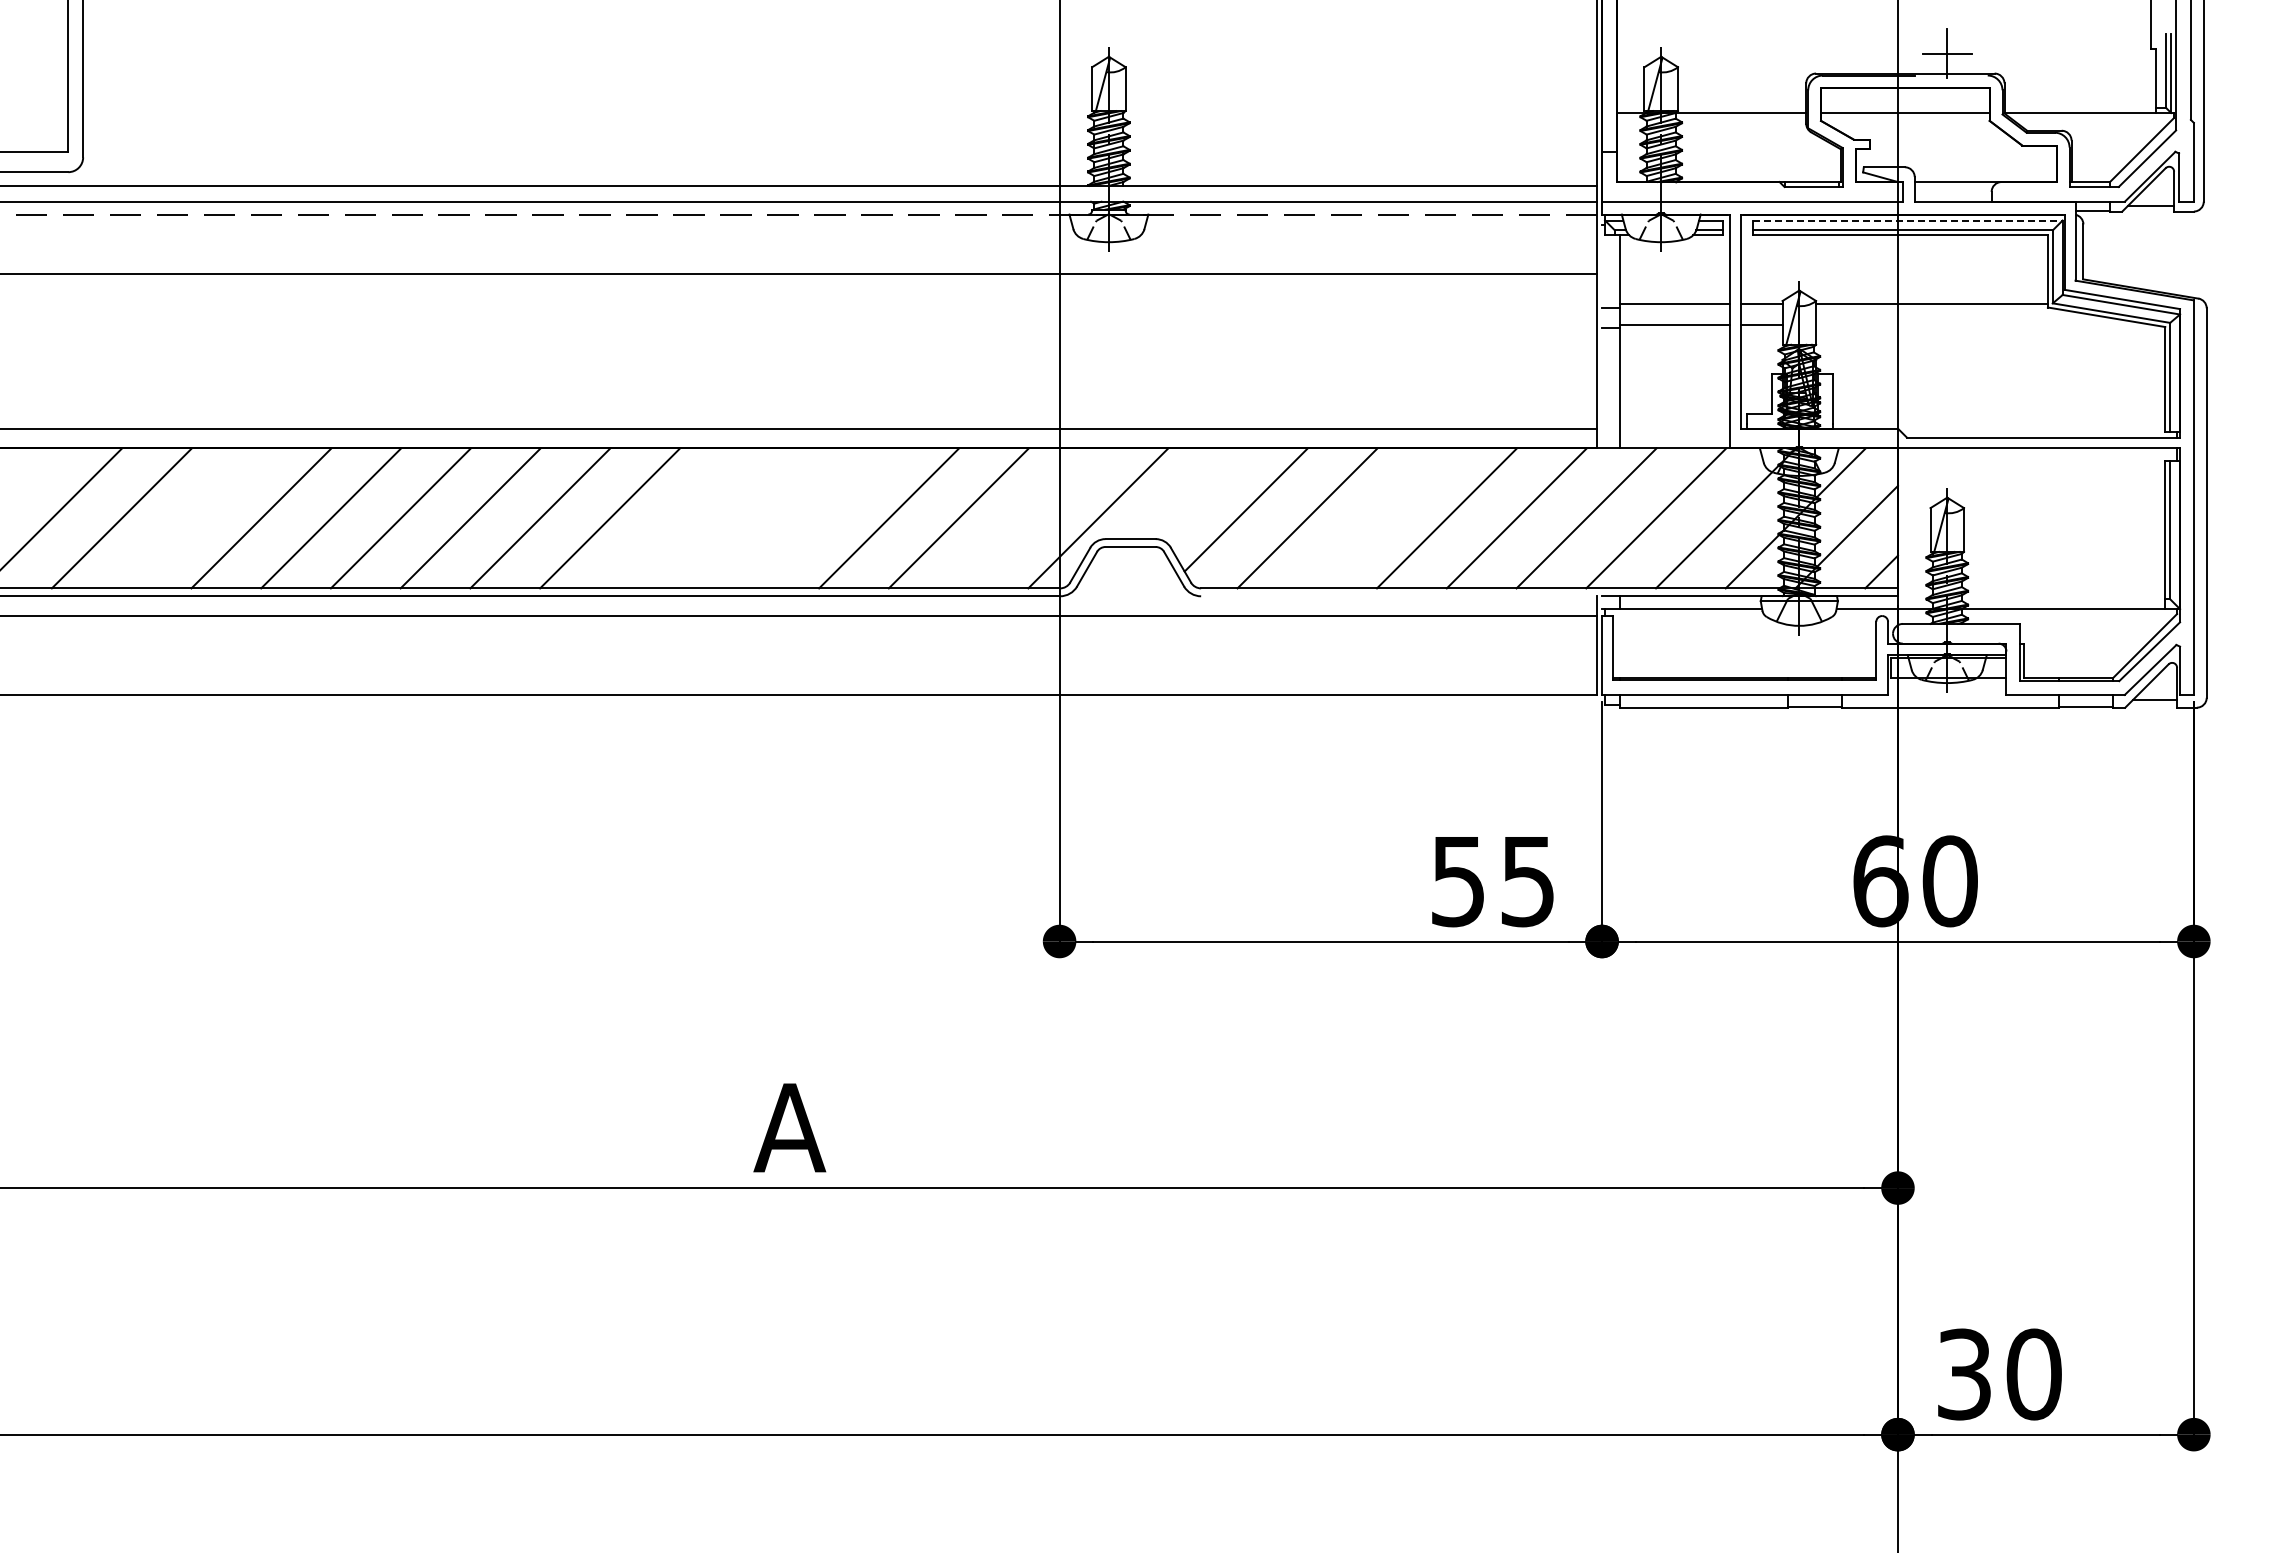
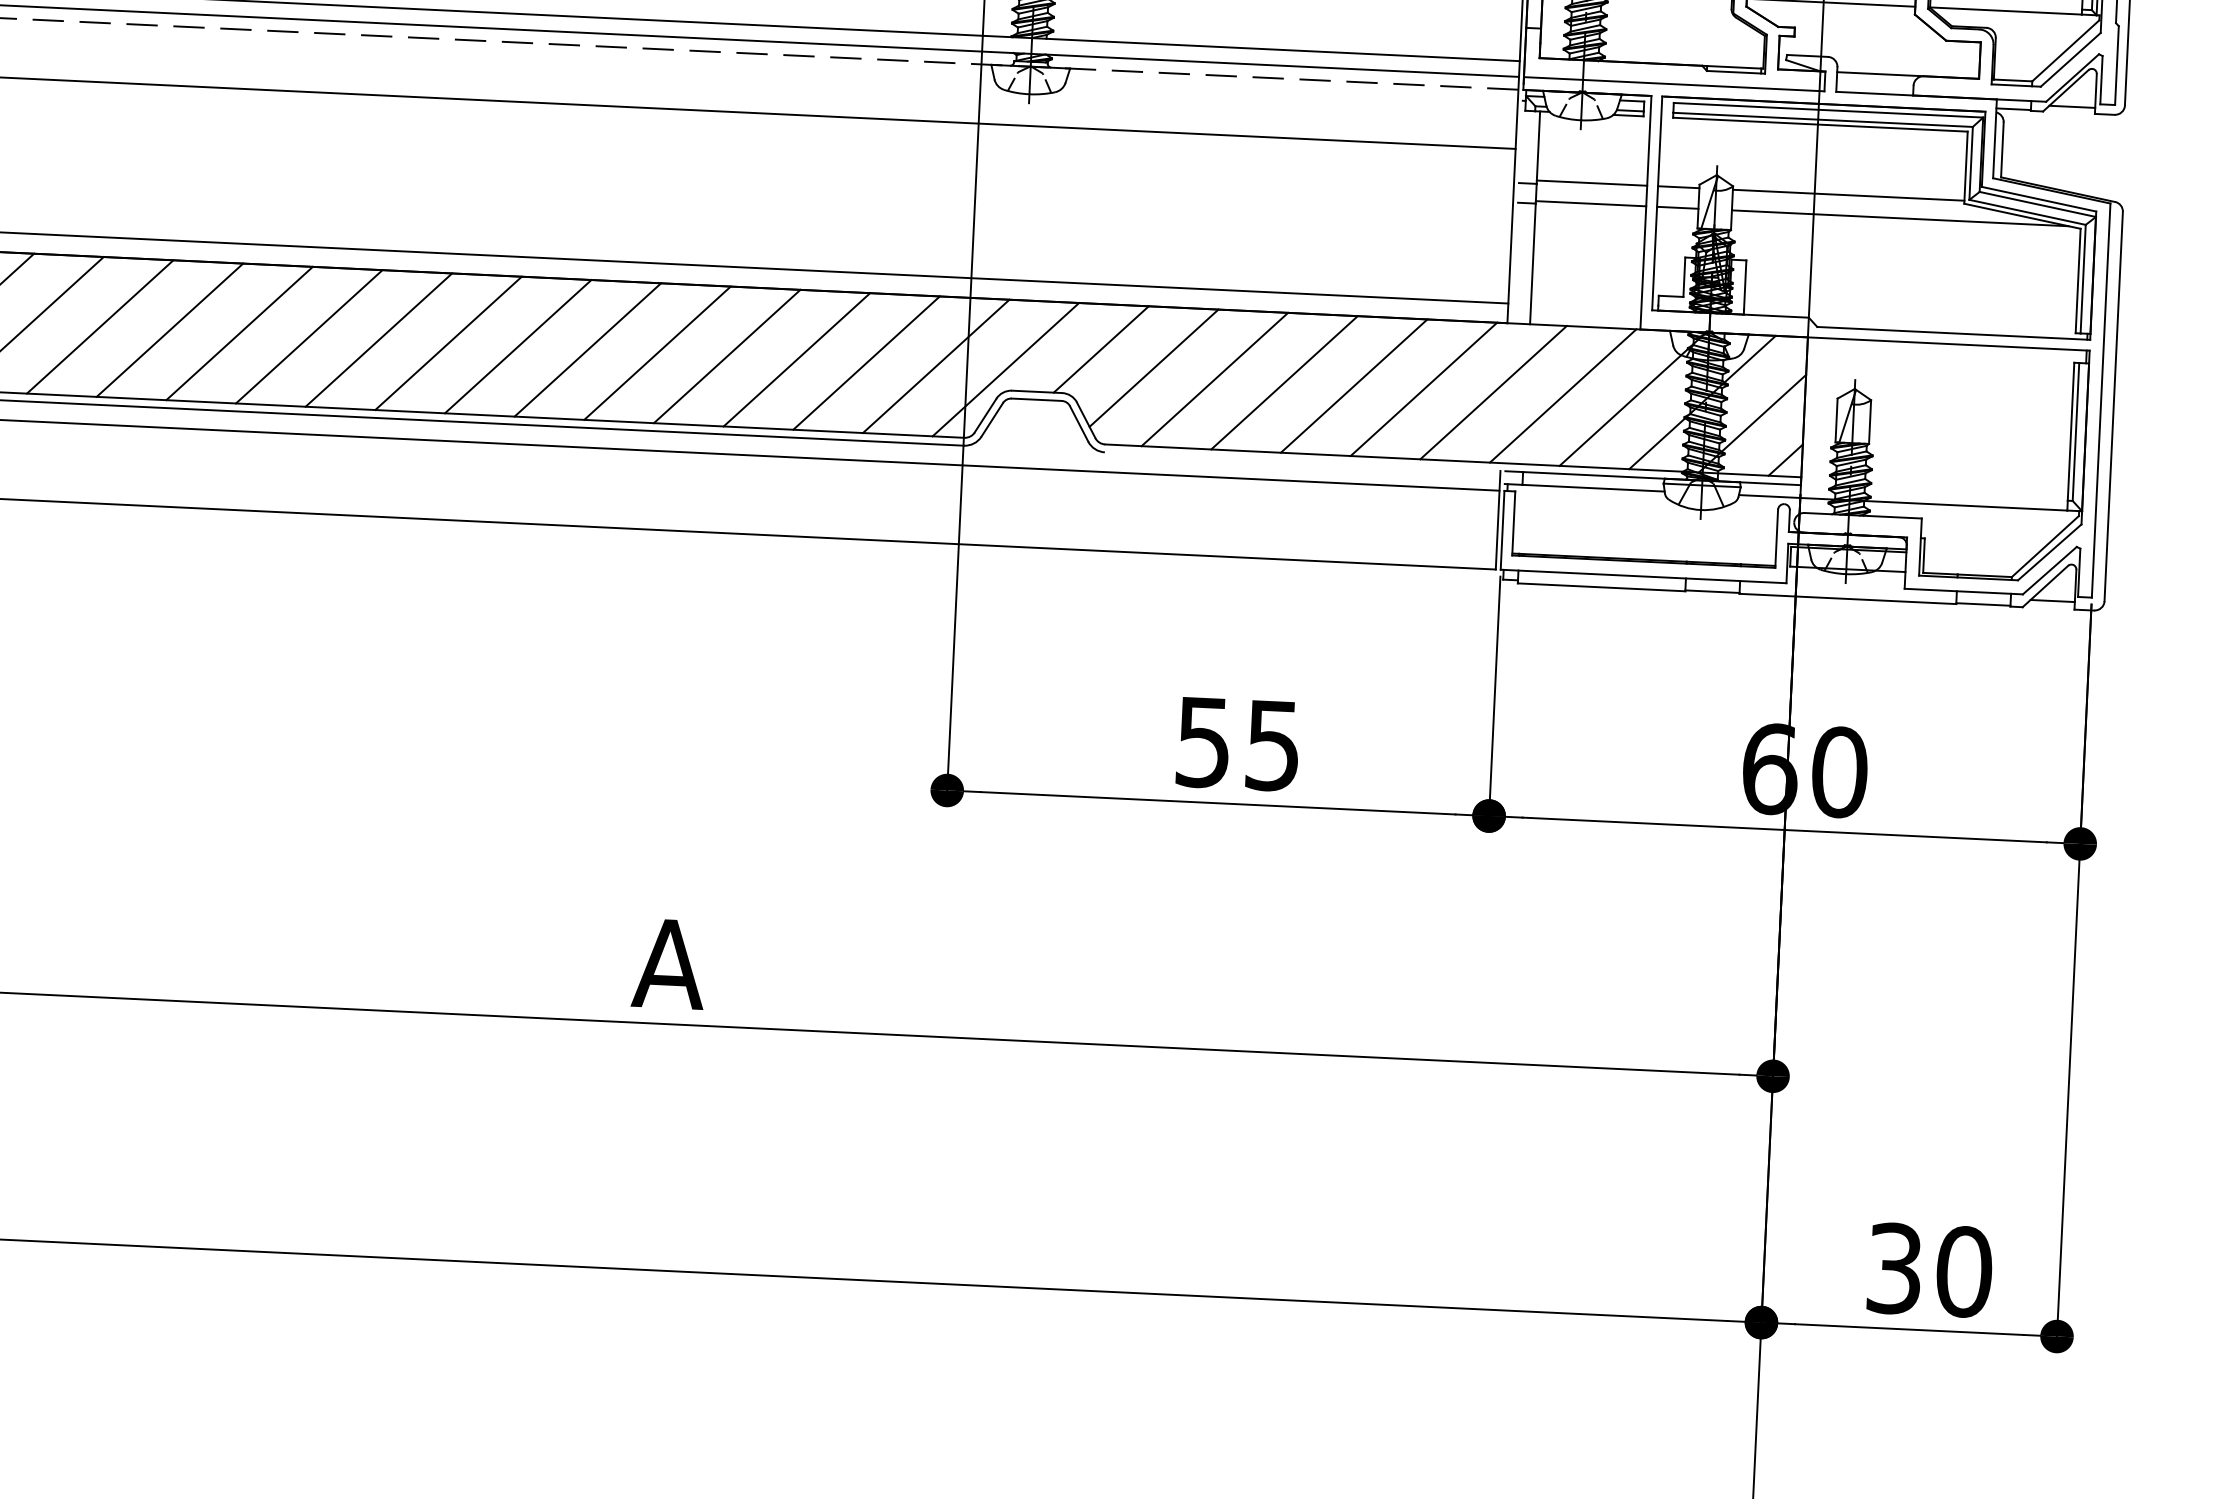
line: (1907, 220) -> (1828, 110), dashed -> solid
line: (1984, 325) -> (1900, 218), added
line: (1192, 493) -> (1101, 349), added
line: (191, 518) -> (100, 327), added
line: (679, 518) -> (587, 350), added
line: (749, 518) -> (657, 353), added
line: (819, 518) -> (727, 356), added
line: (1028, 518) -> (936, 366), added
line: (1377, 518) -> (1284, 382), added
text: (1492, 882) -> (1237, 745), moved
text: (1999, 1374) -> (1929, 1270), moved

